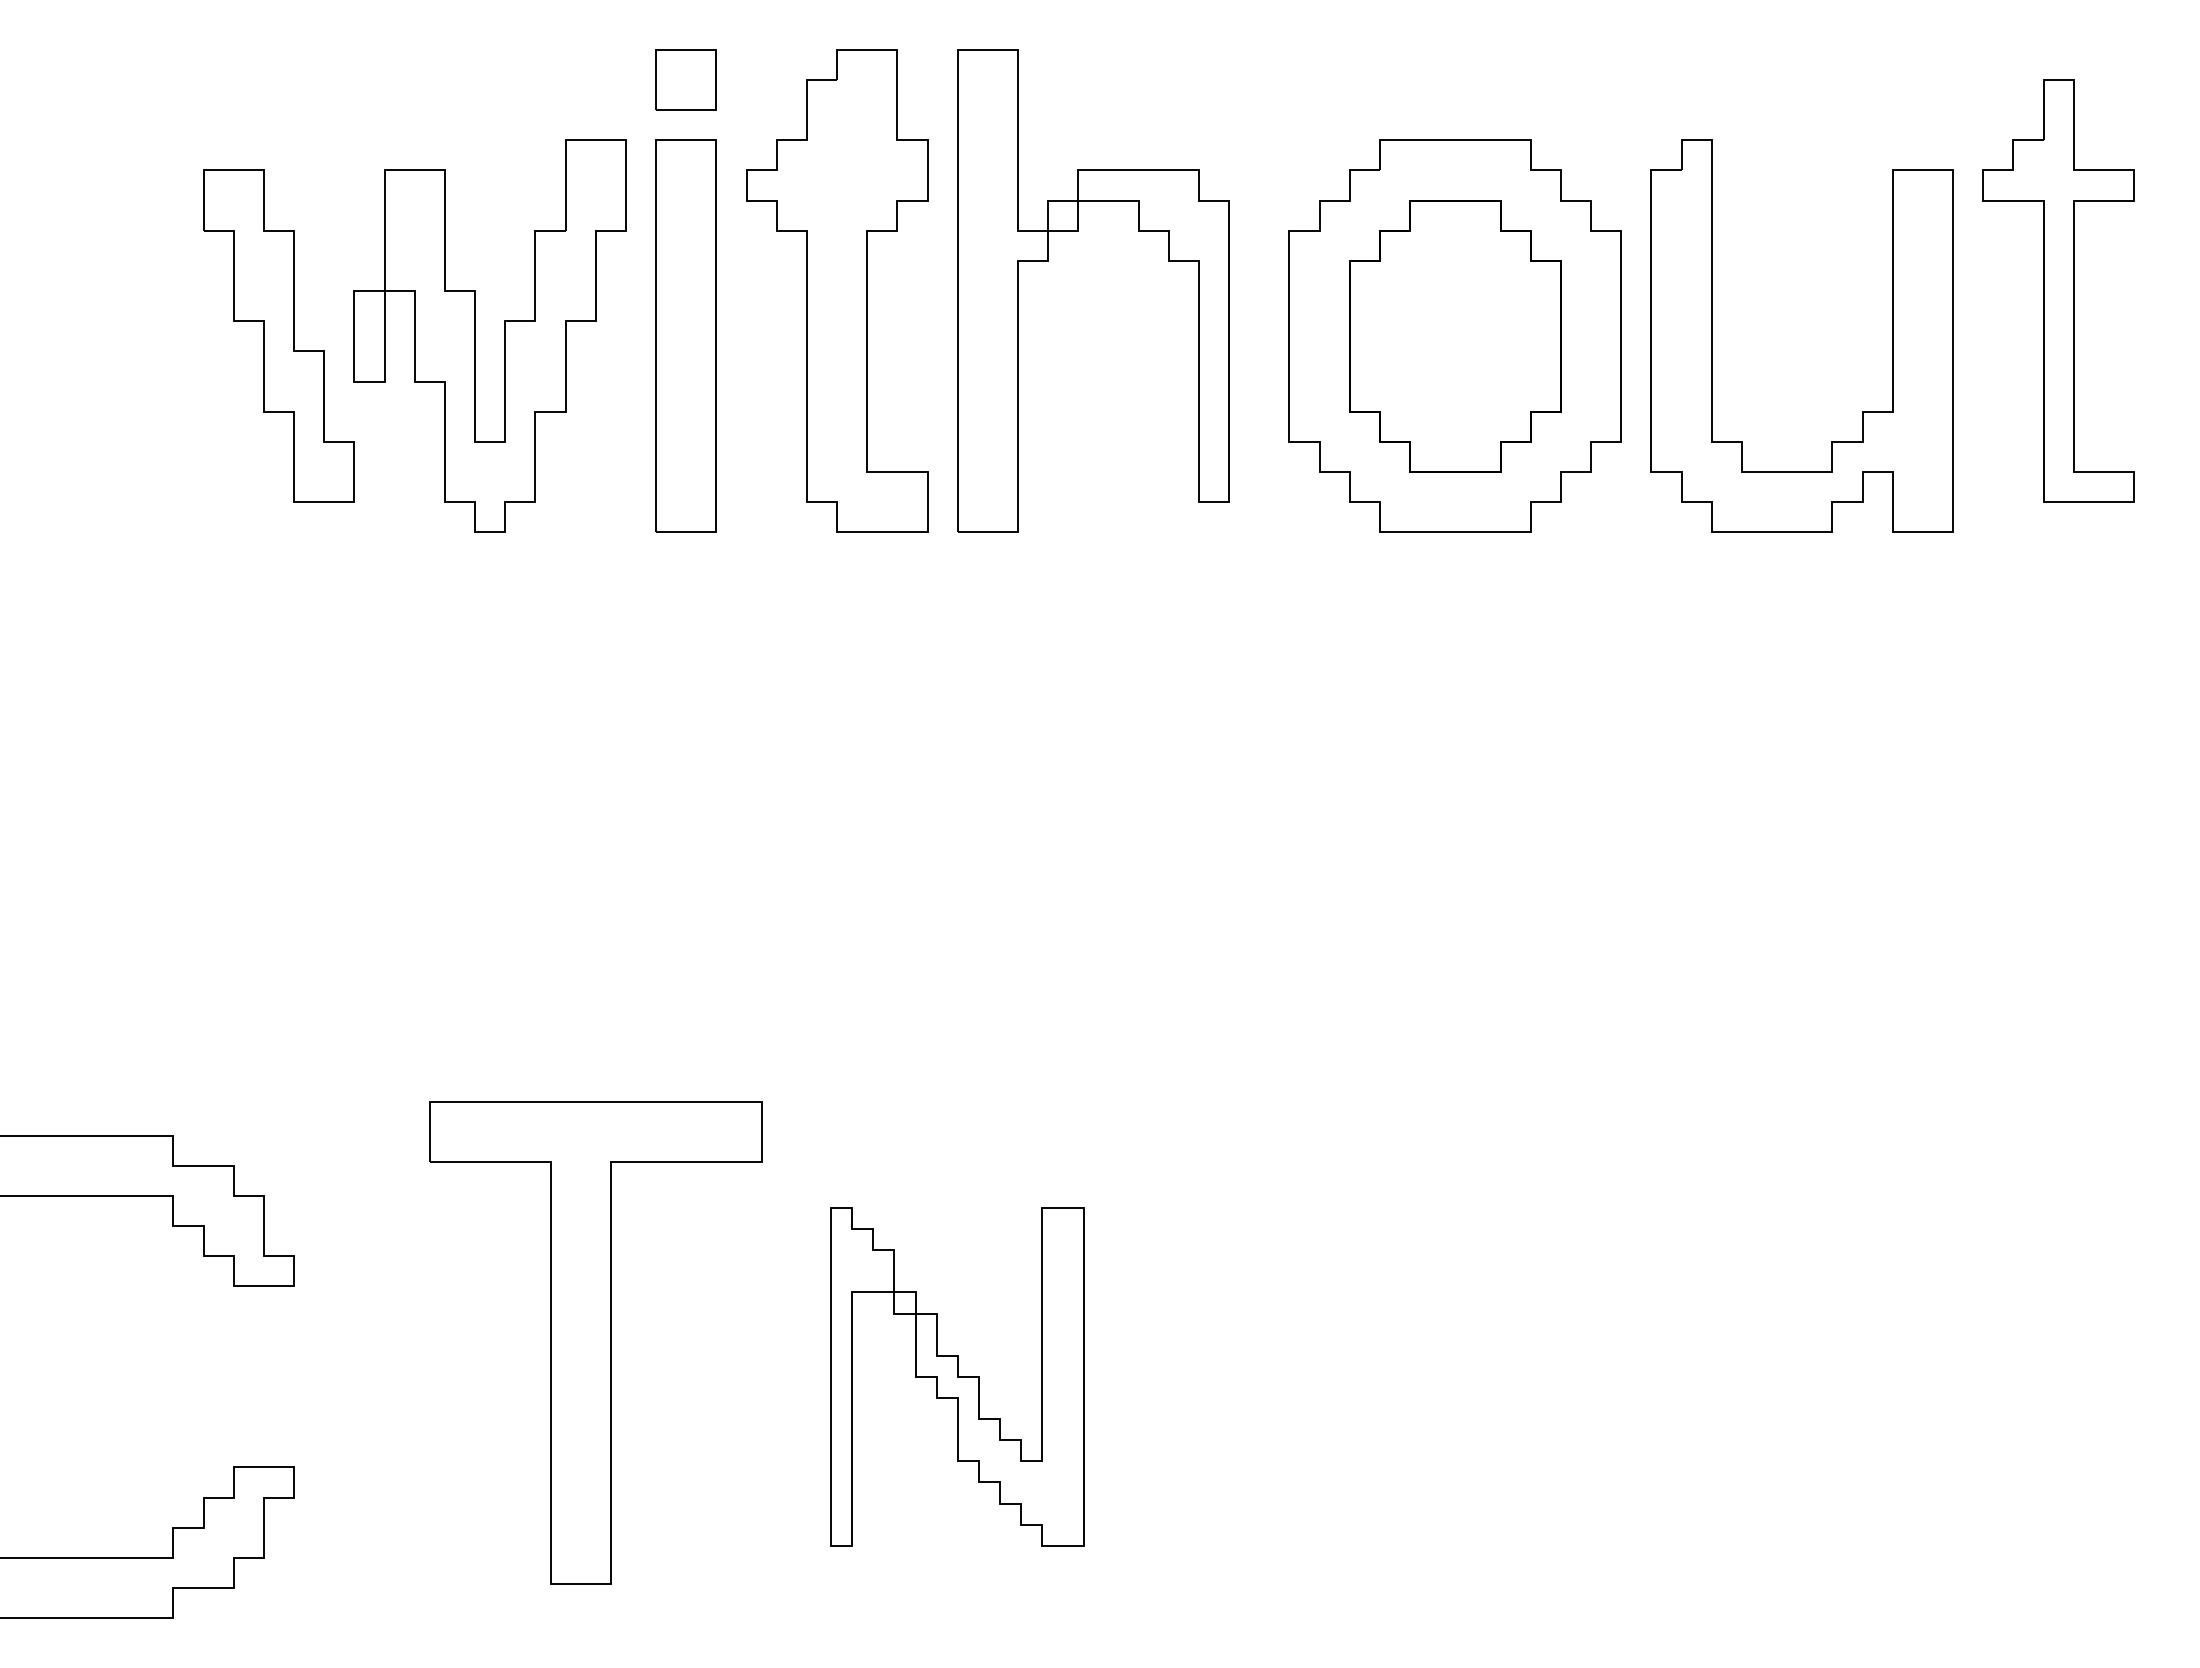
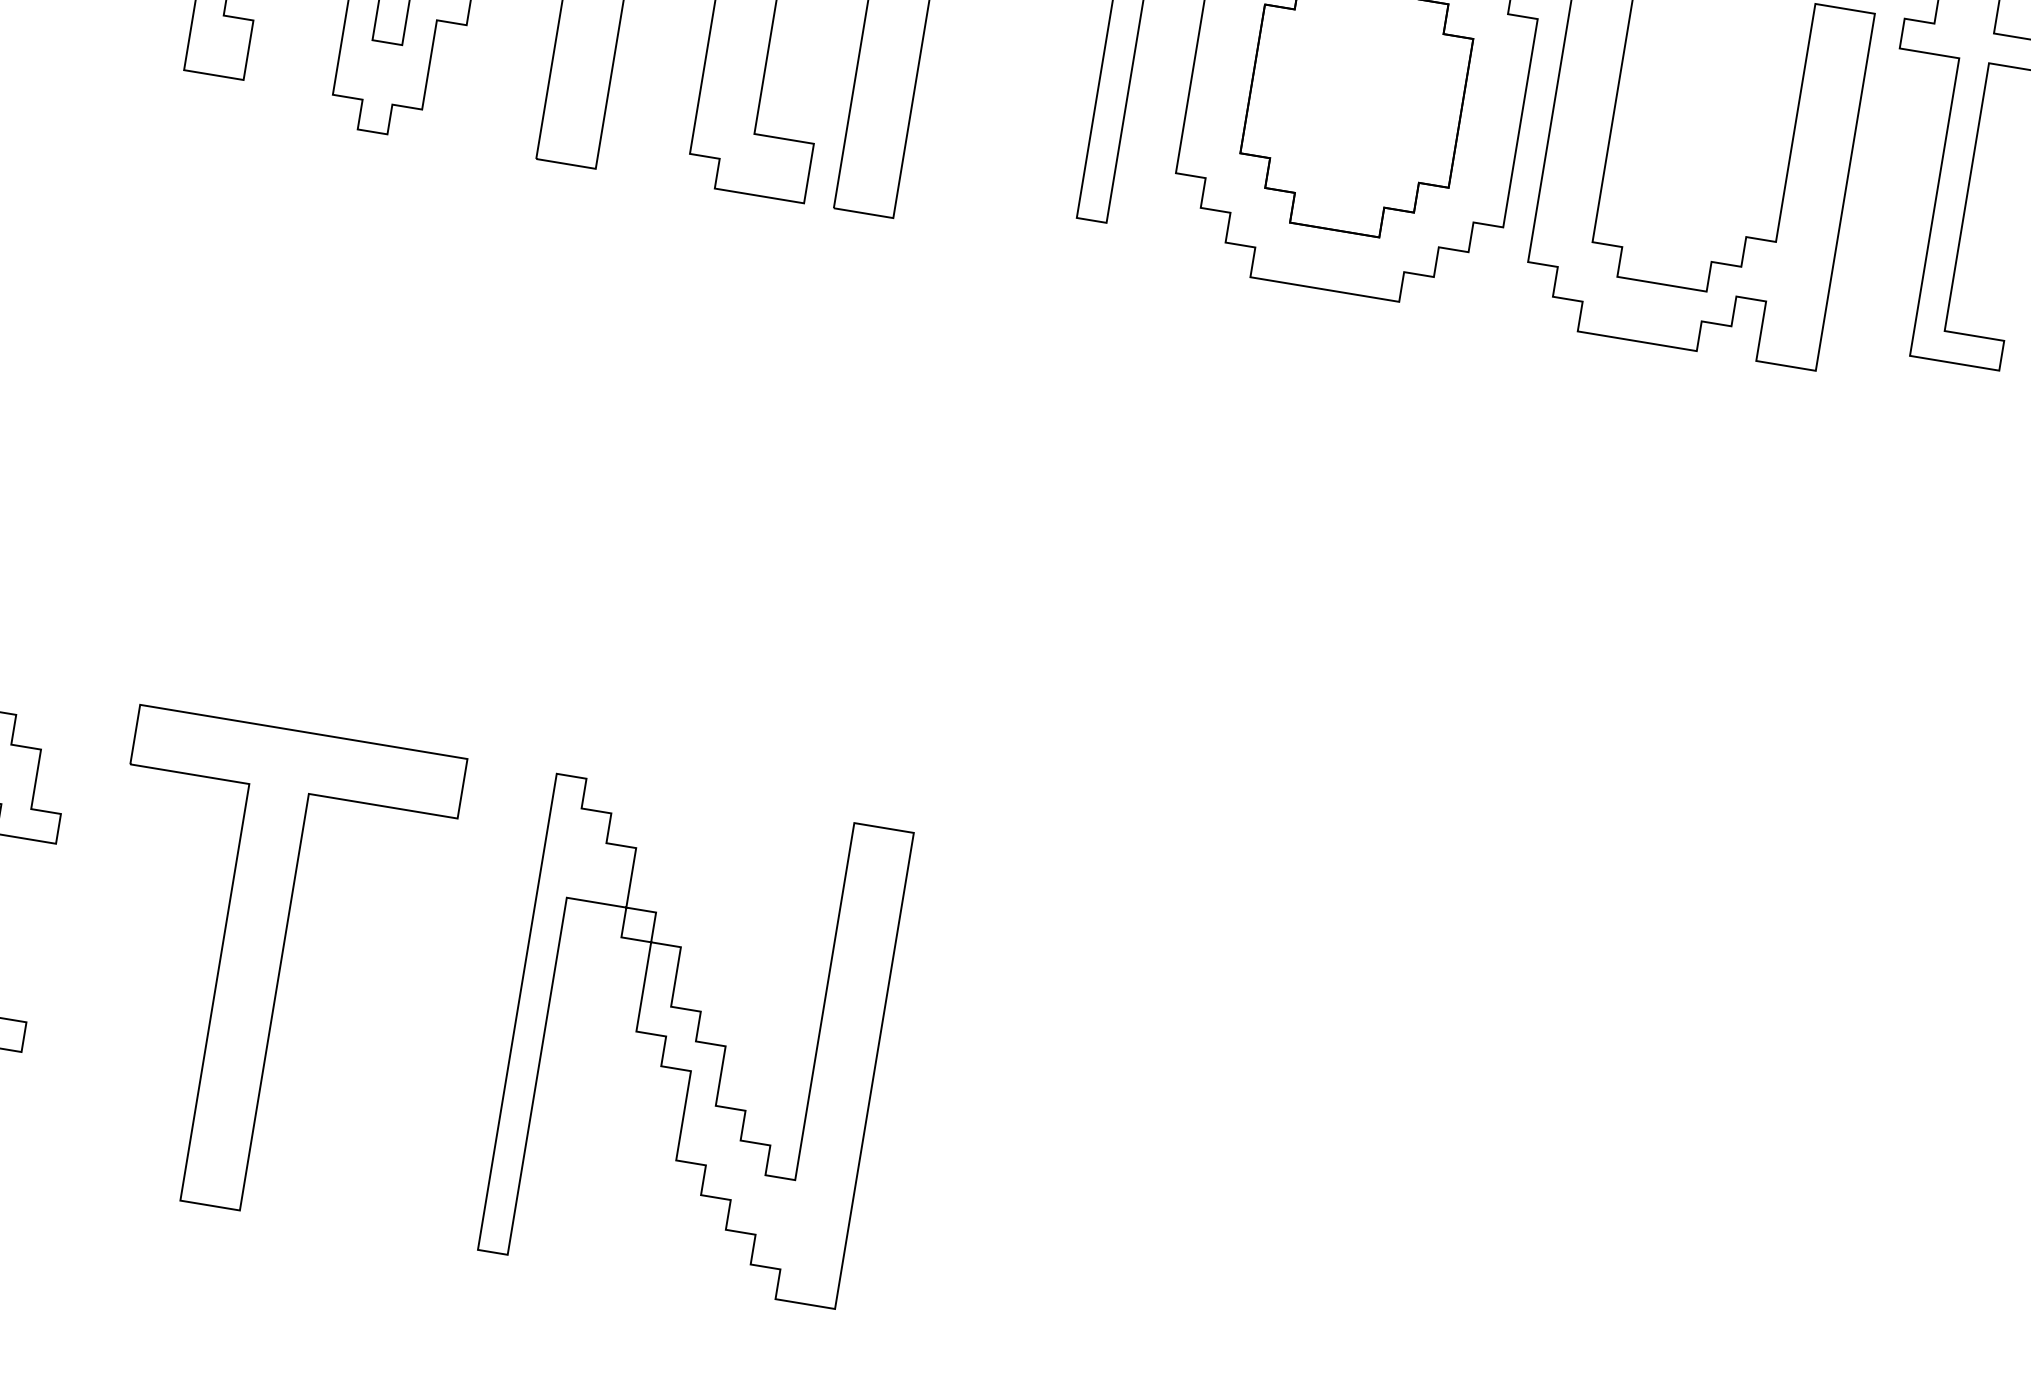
part: (595, 1342) -> (263, 969), moved
part: (957, 1376) -> (695, 1041), size x1.43

